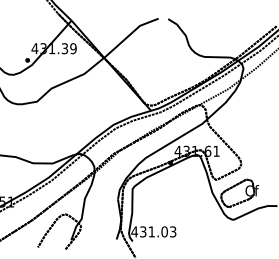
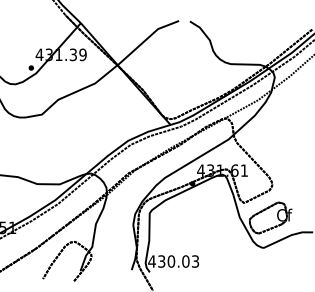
text: (151, 231) -> (171, 261), 431.03 -> 430.03

